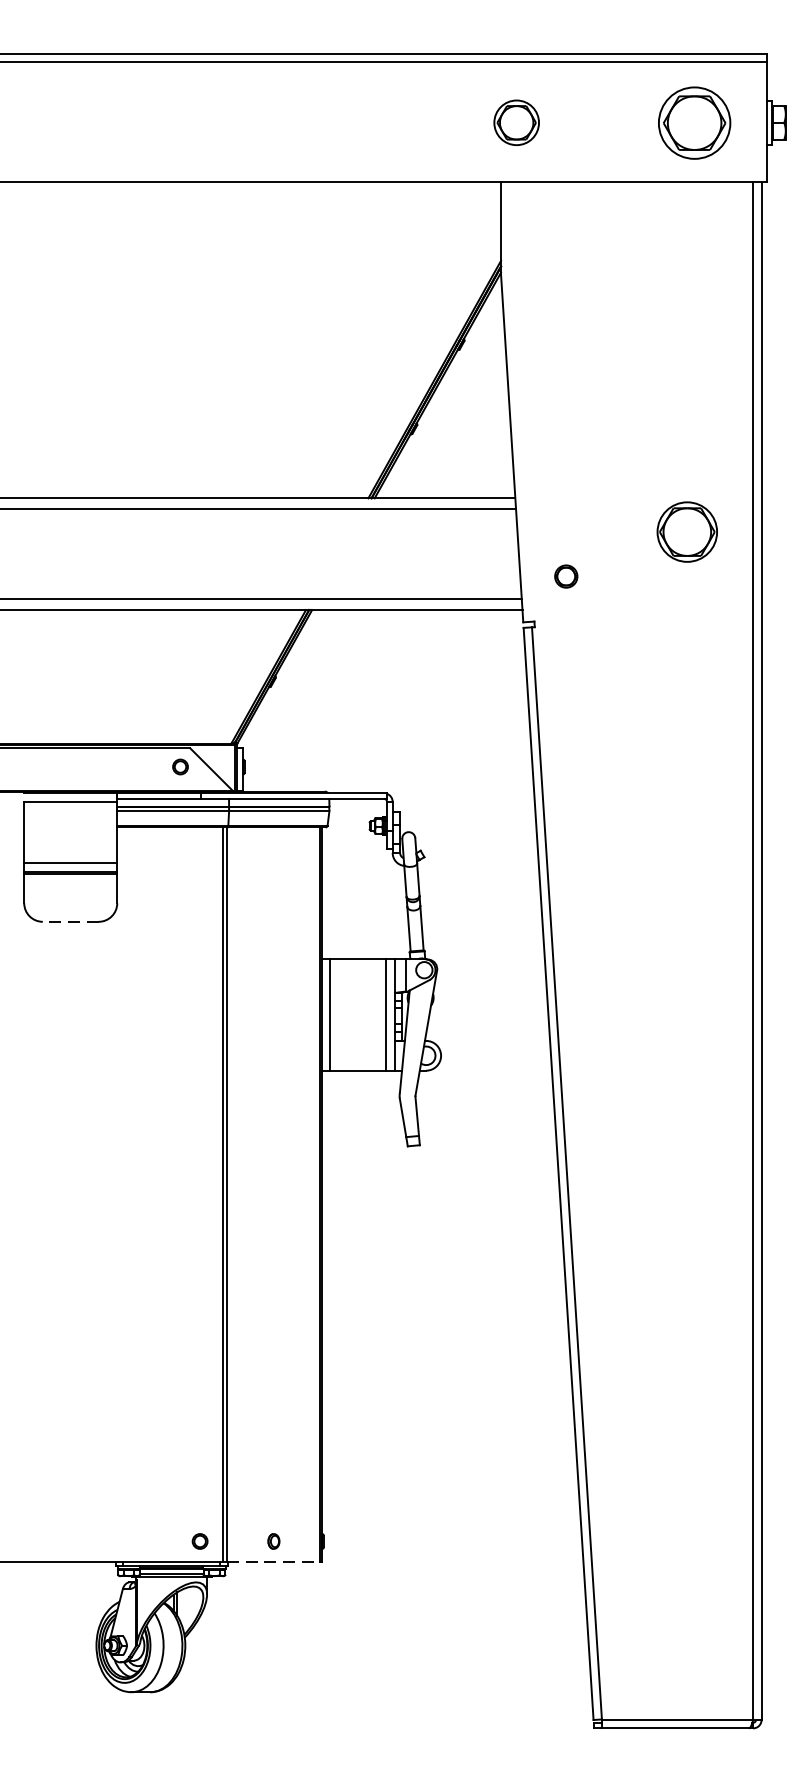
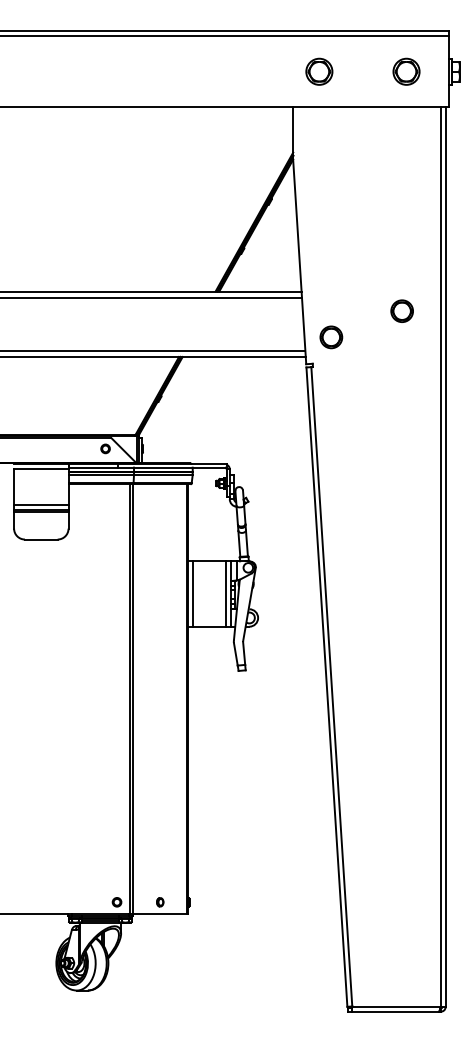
part: (516, 122) -> (319, 71), moved
part: (694, 122) -> (406, 71), size x0.62
part: (685, 530) -> (401, 310), size x0.62
part: (566, 576) -> (331, 337), size x1.67
line: (69, 921) -> (40, 539), dashed -> solid
line: (274, 1562) -> (160, 914), dashed -> solid

